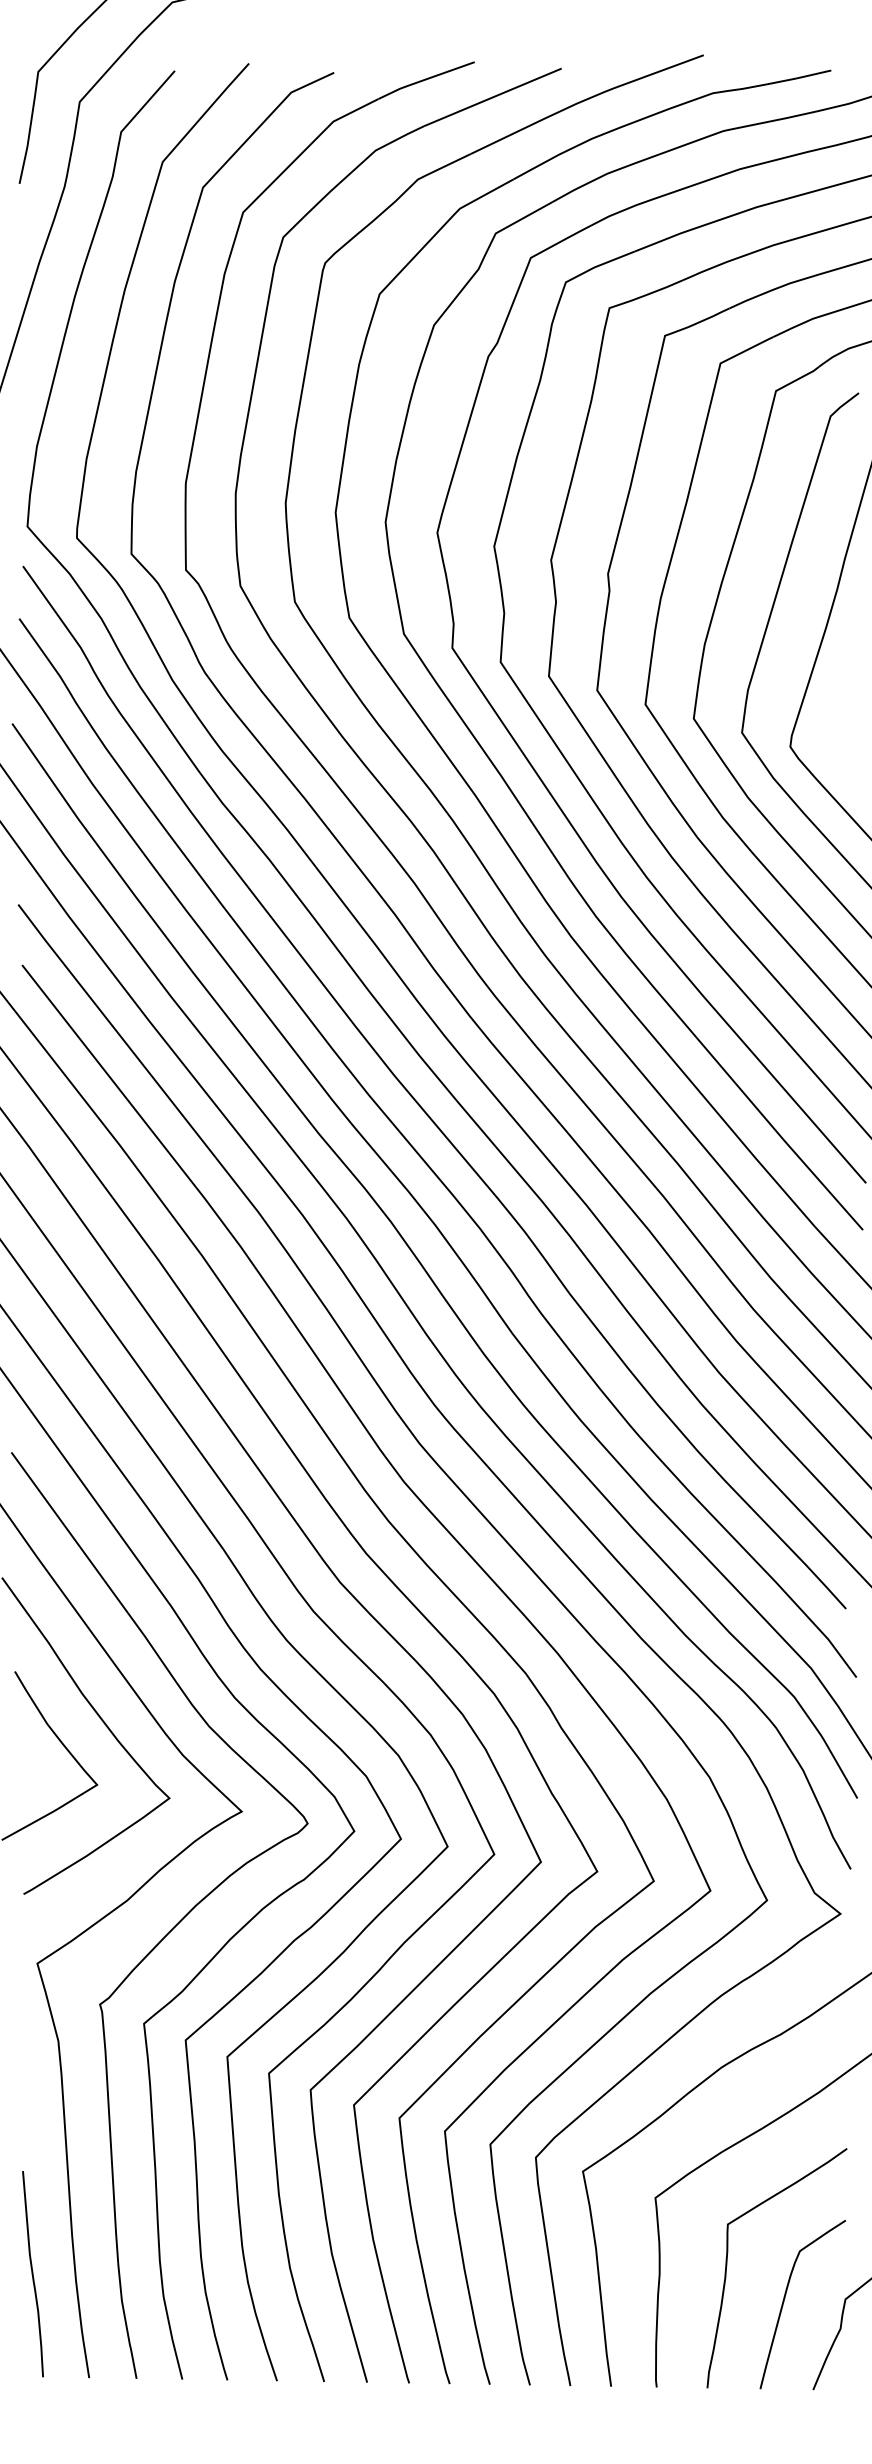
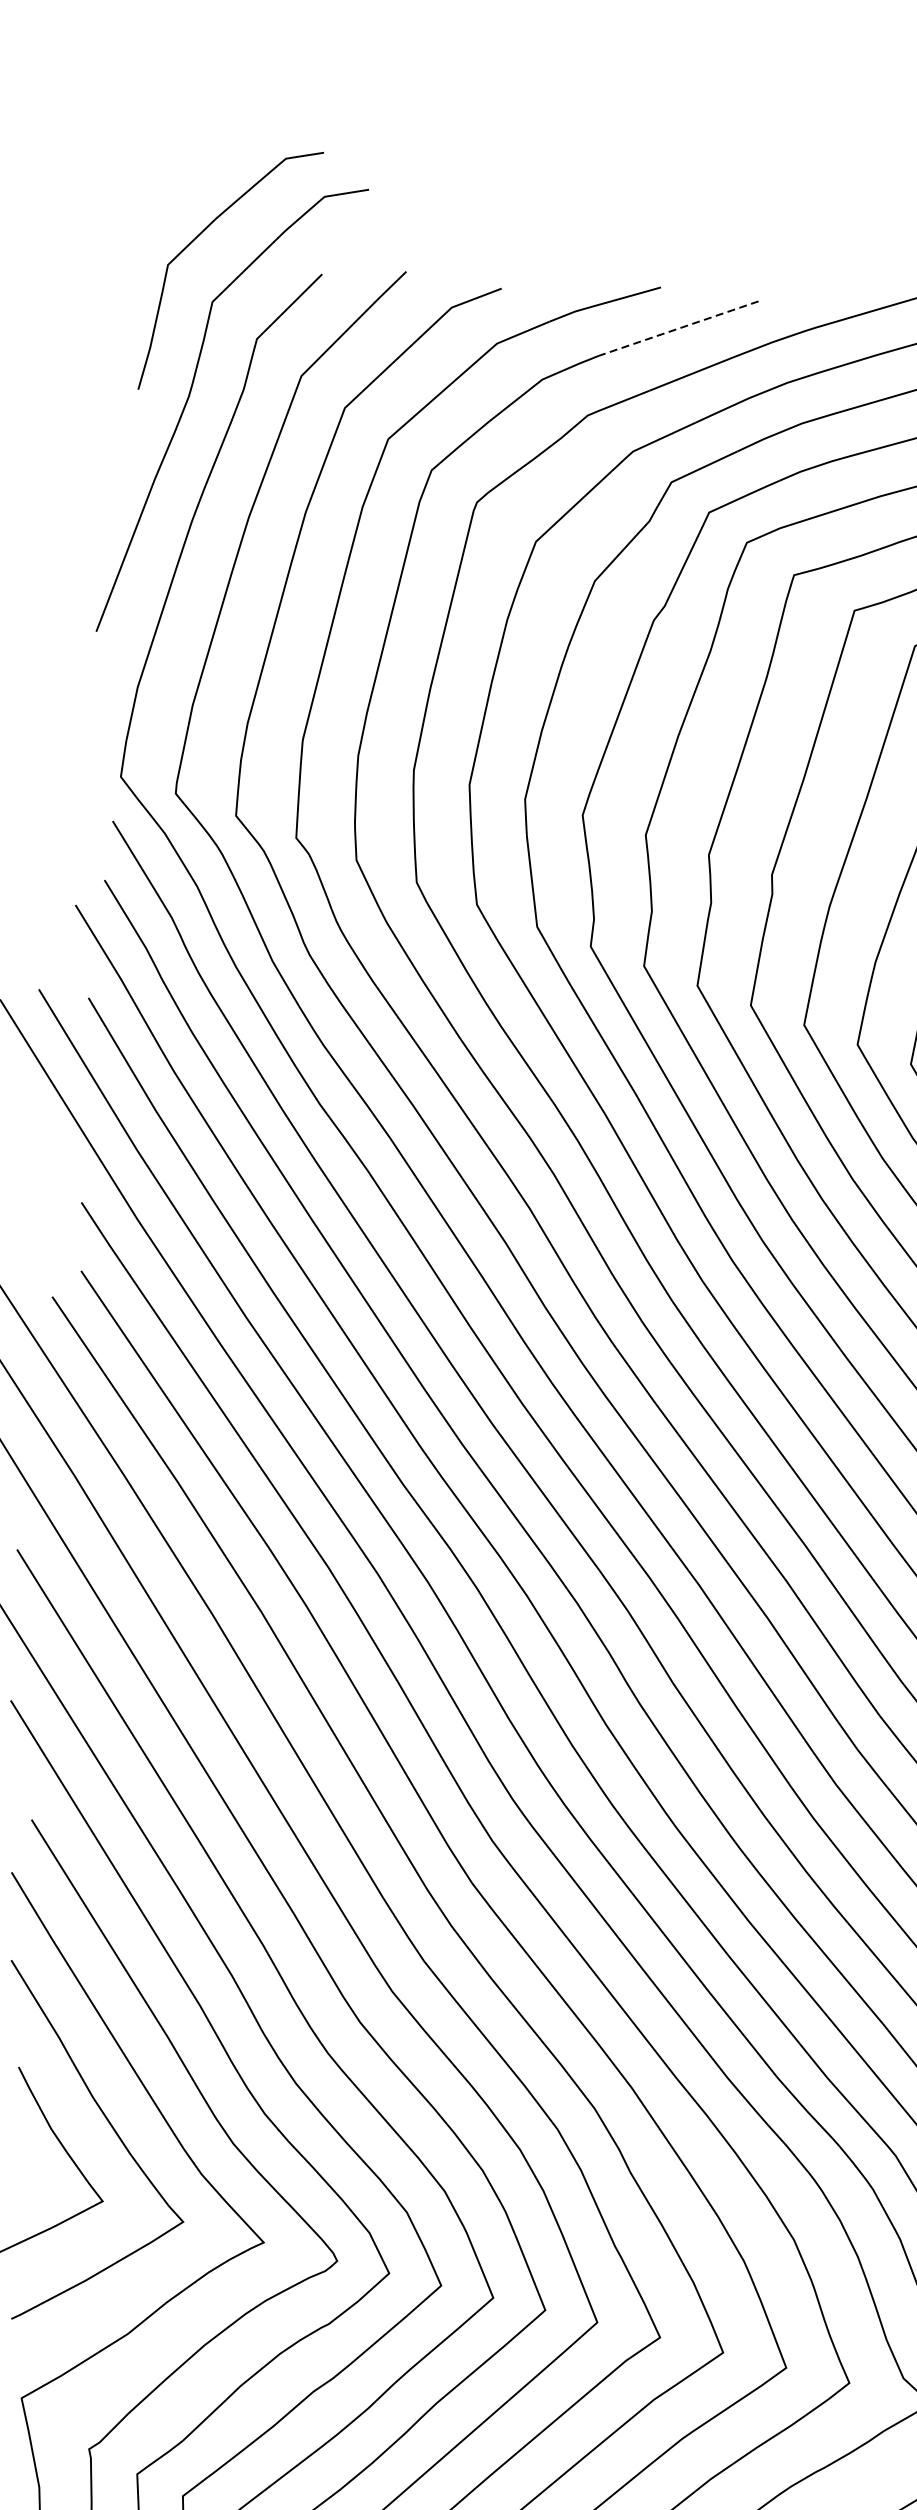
line: (492, 97) -> (678, 328), solid -> dashed

